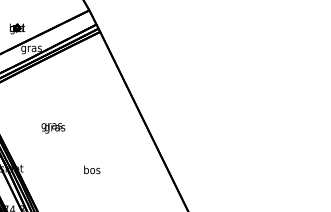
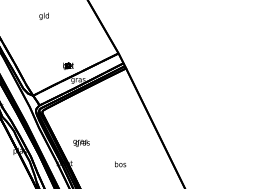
text: (53, 127) -> (81, 142), moved

